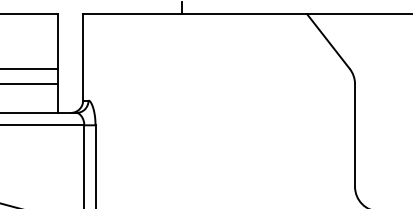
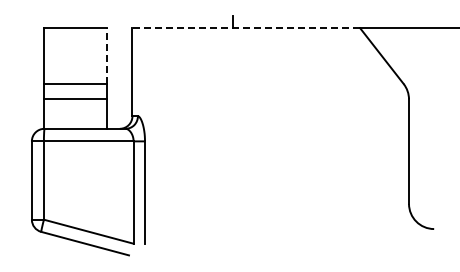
line: (195, 14) -> (246, 28), solid -> dashed
line: (58, 41) -> (107, 56), solid -> dashed

